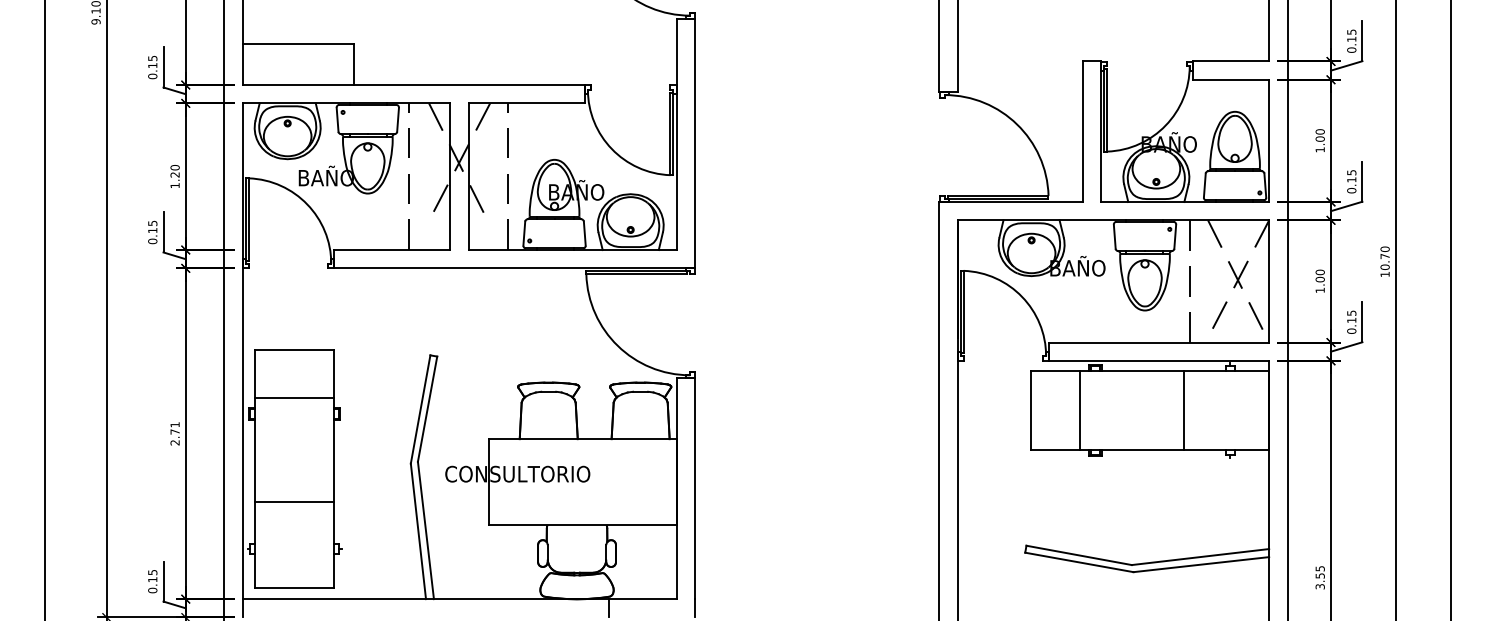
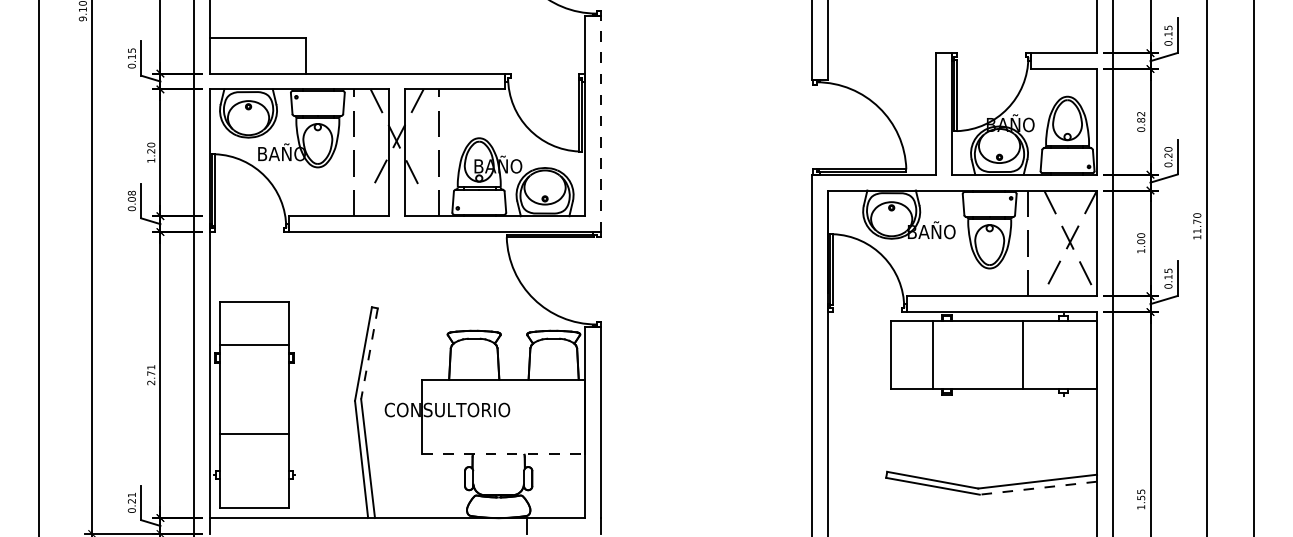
text: (1319, 140) -> (1140, 121), 1.00 -> 0.82
line: (694, 143) -> (600, 124), solid -> dashed
text: (1351, 176) -> (1168, 152), 0.15 -> 0.20
text: (152, 226) -> (131, 195), 0.15 -> 0.08
text: (1384, 266) -> (1196, 230), 10.70 -> 11.70
line: (427, 409) -> (369, 354), solid -> dashed
line: (582, 524) -> (503, 453), solid -> dashed
line: (1200, 564) -> (1037, 488), solid -> dashed
text: (152, 576) -> (131, 498), 0.15 -> 0.21
text: (1319, 586) -> (1140, 507), 3.55 -> 1.55

